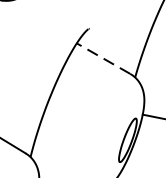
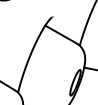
line: (102, 58) -> (60, 34), dashed -> solid

